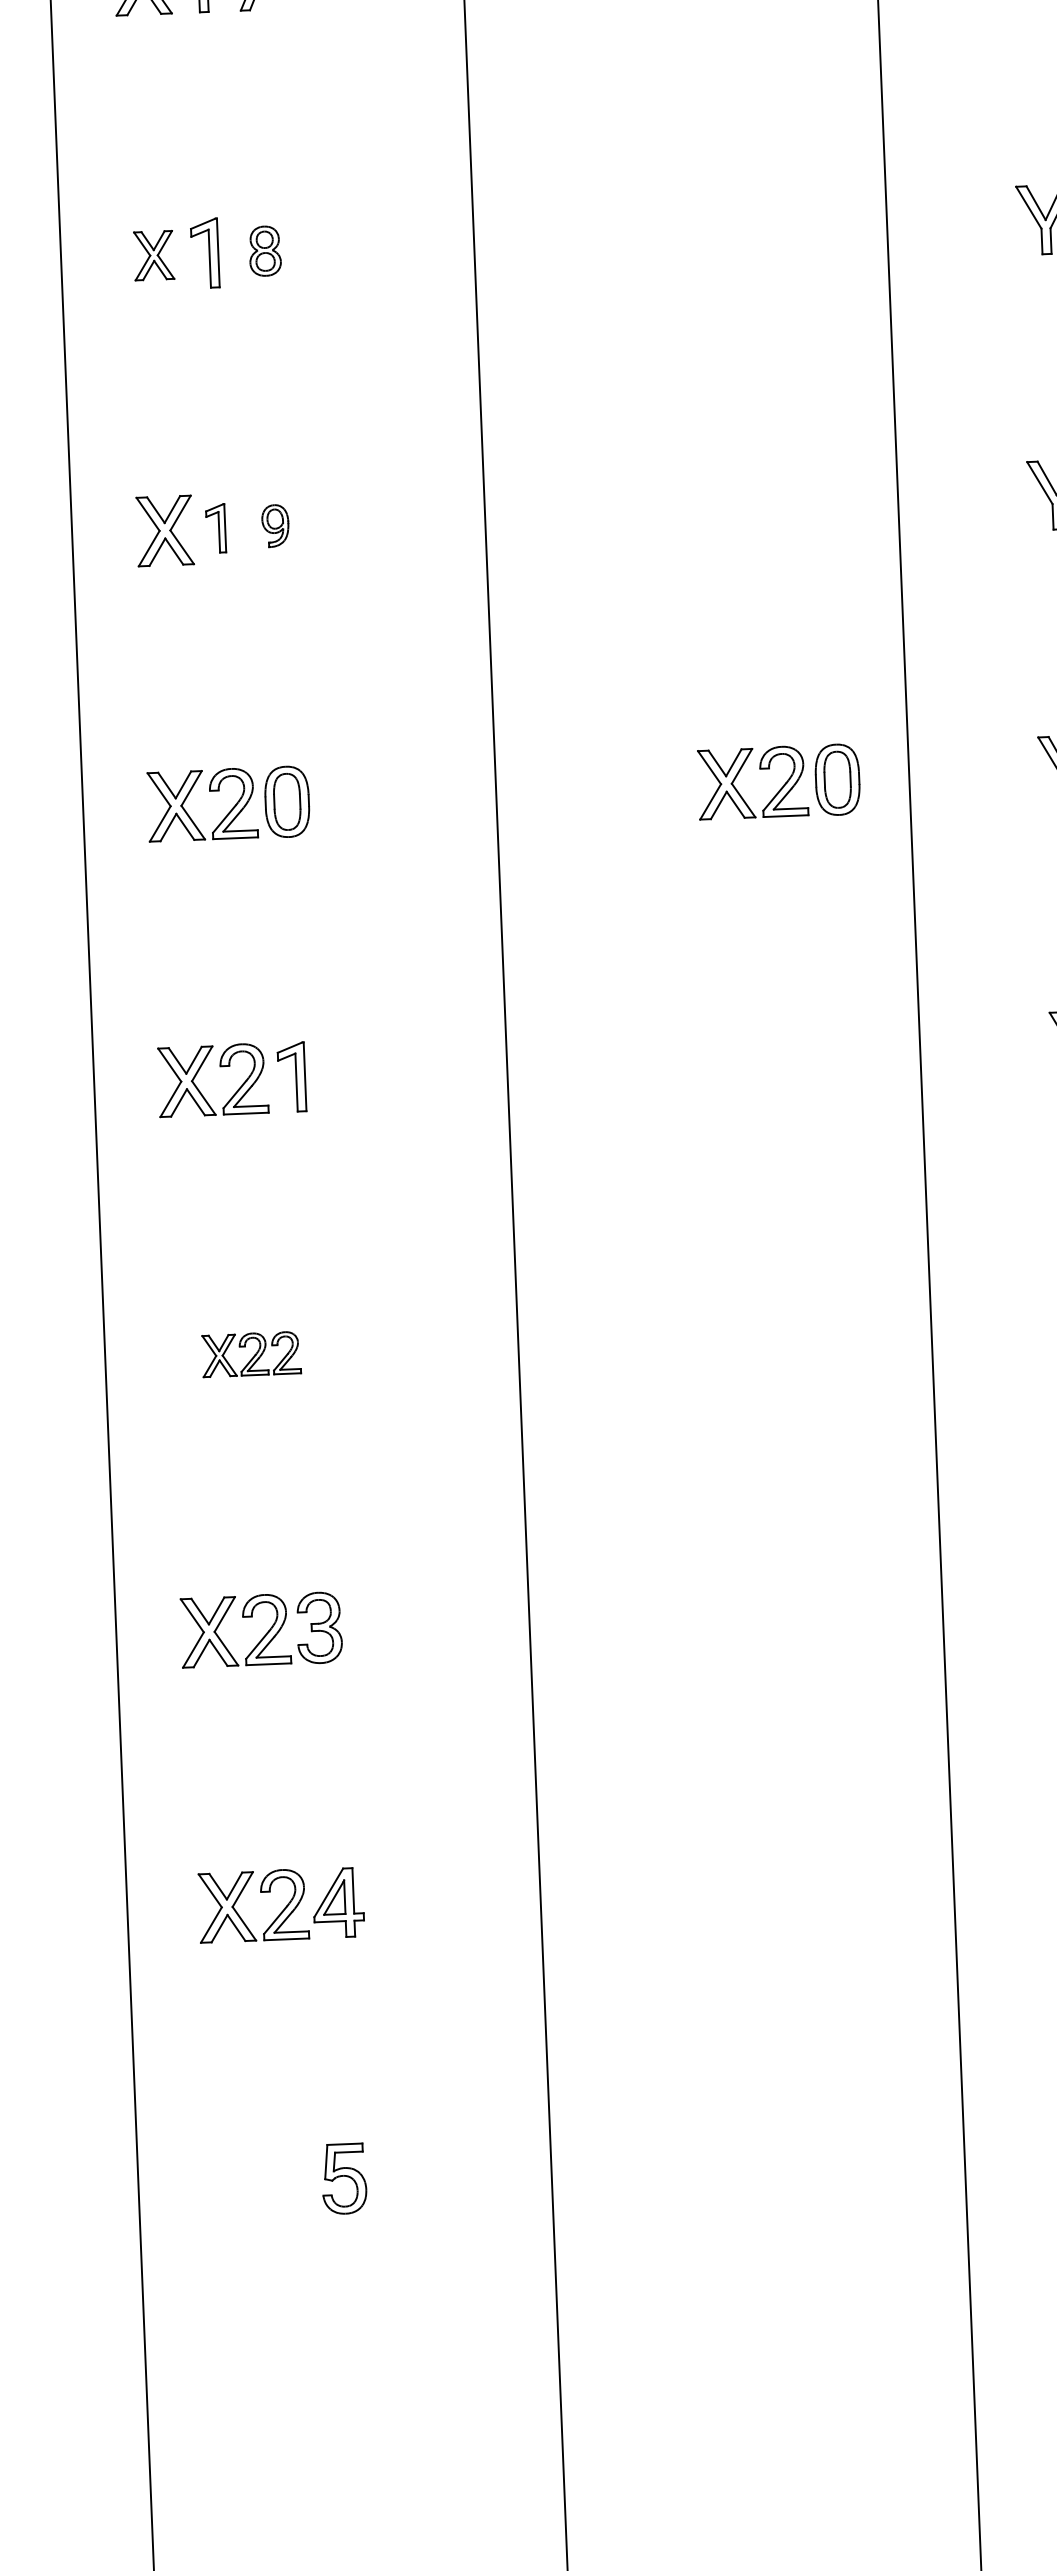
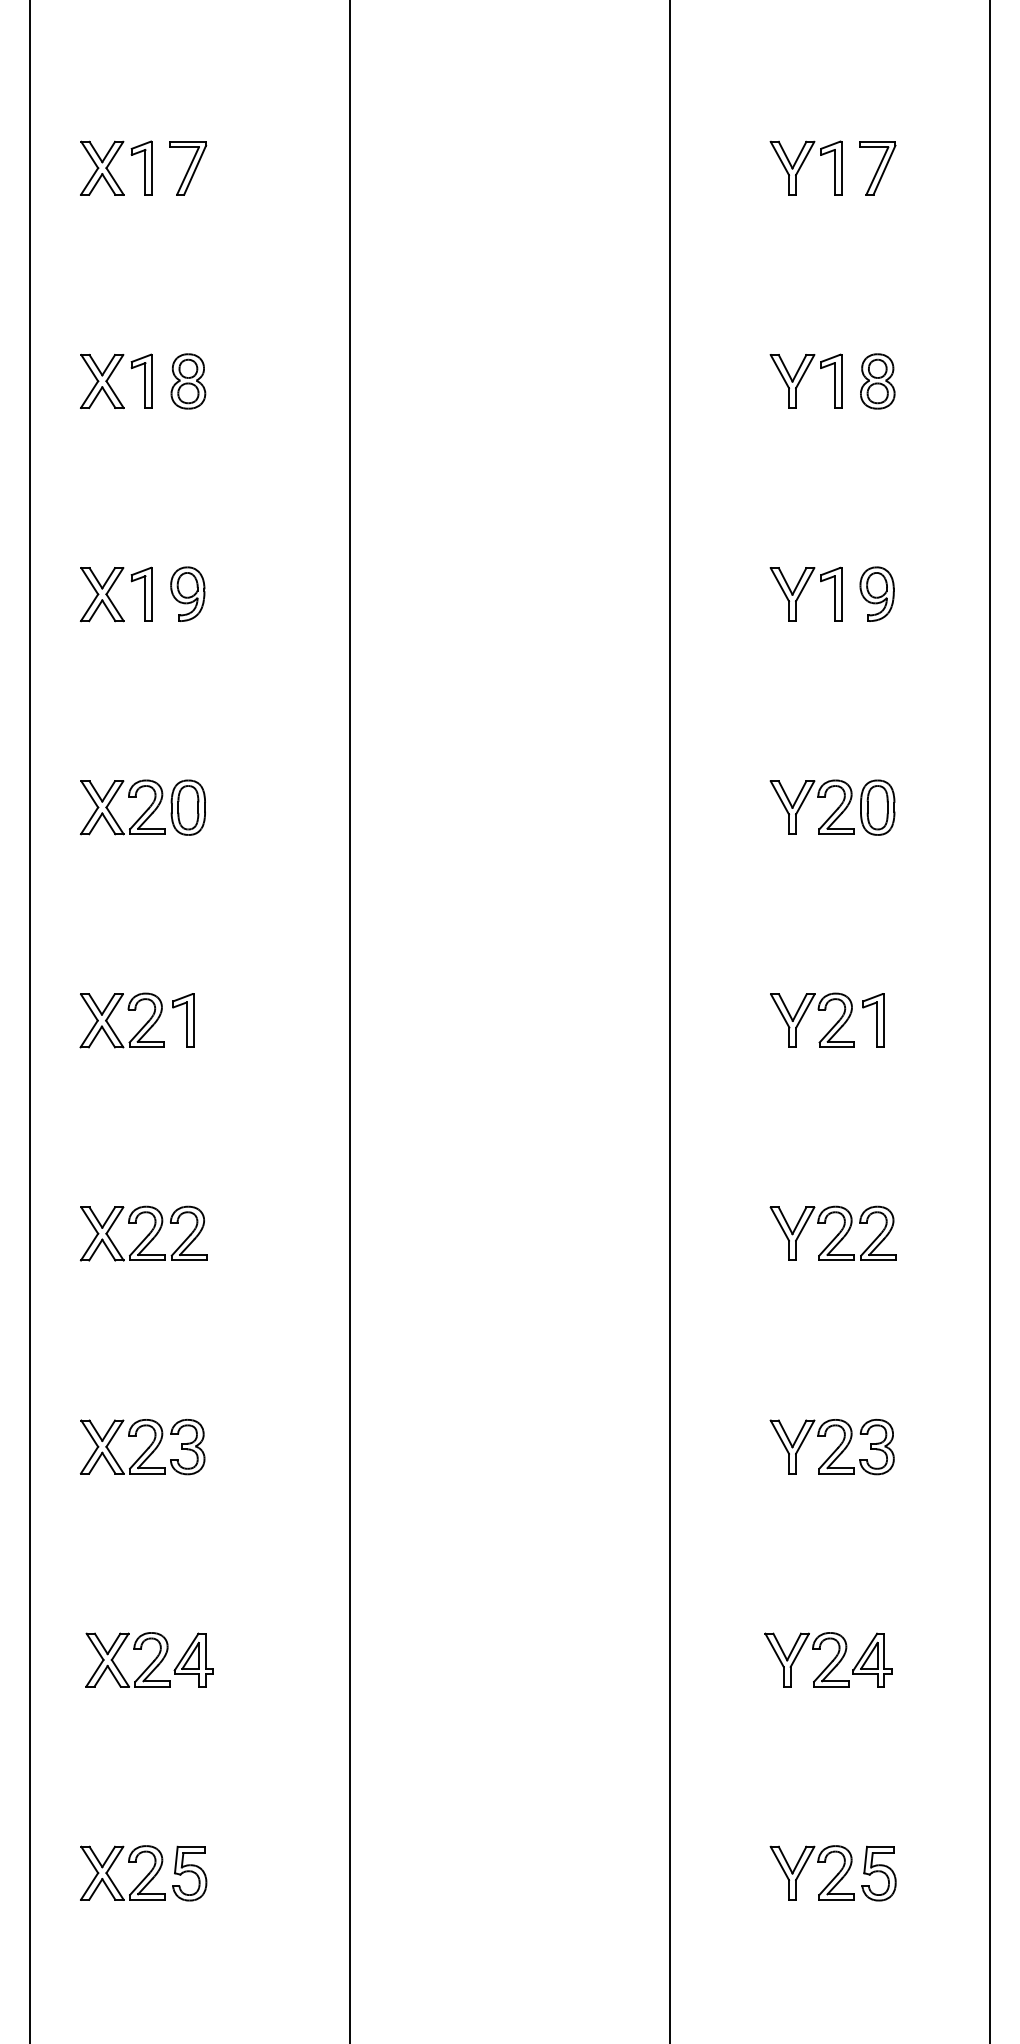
part: (265, 251) -> (188, 381), size x1.43
part: (154, 255) -> (102, 381), size x1.43
part: (274, 525) -> (187, 593), size x1.67
part: (215, 527) -> (141, 593), size x1.43
part: (778, 781) -> (568, 807), removed
part: (251, 1354) -> (143, 1233), size x1.67
part: (264, 2167) -> (128, 1862), added

